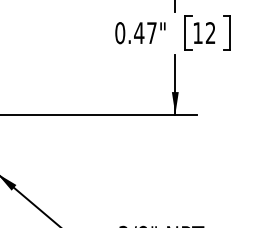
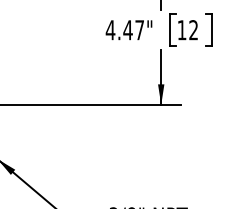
text: (120, 33) -> (110, 30), 0.47" -> 4.47"

